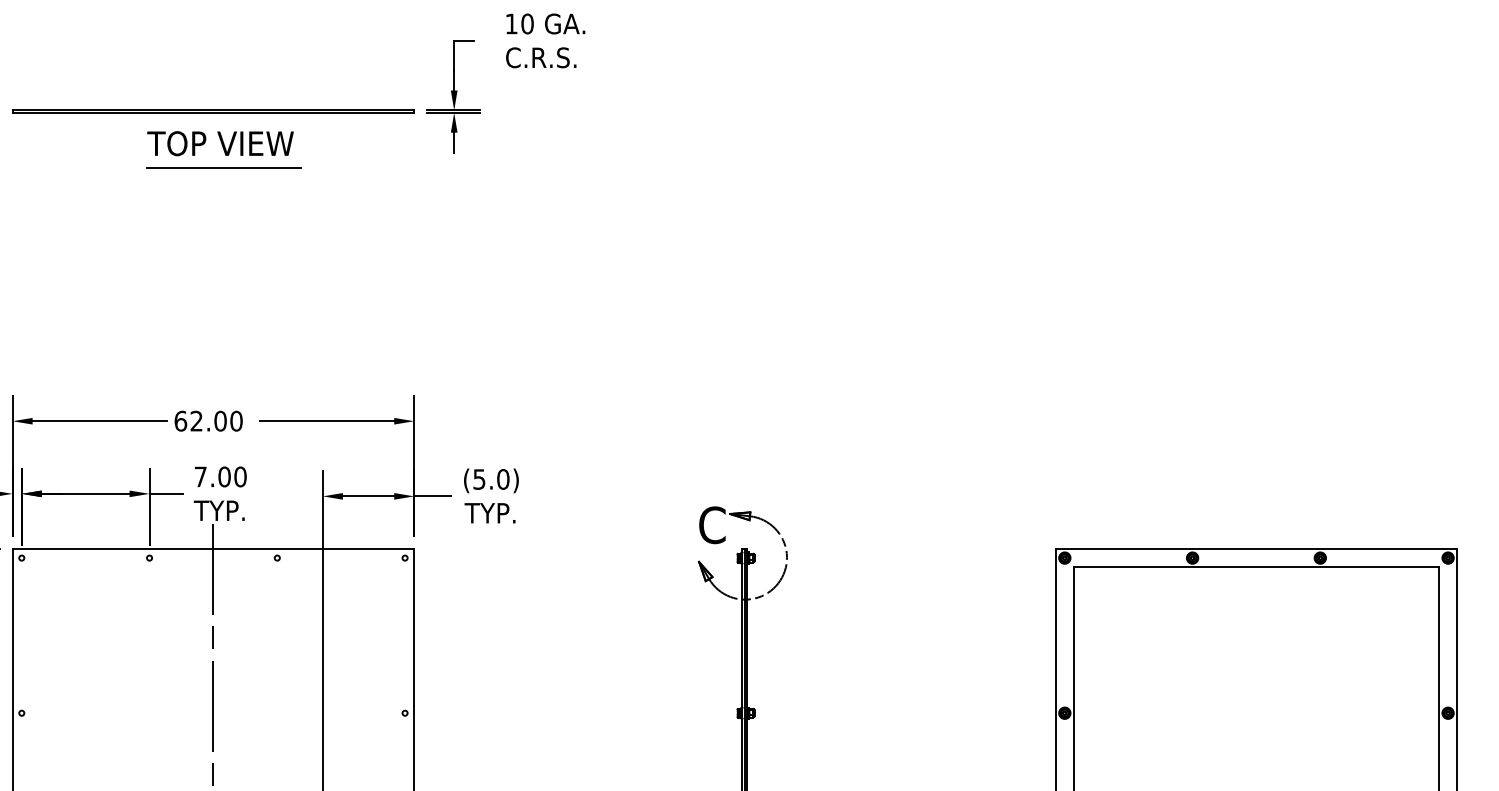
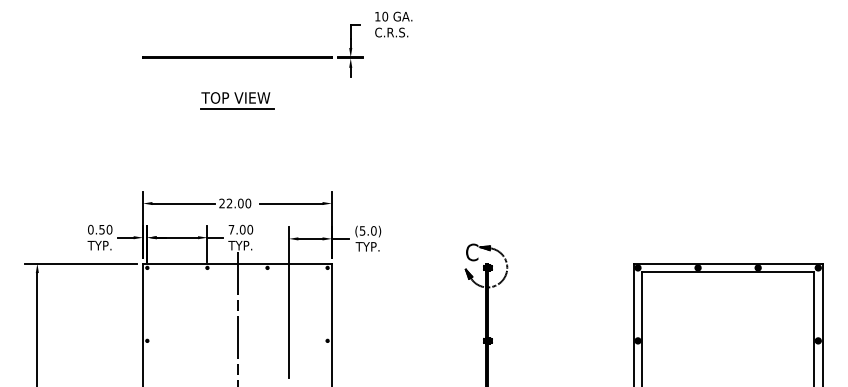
part: (224, 149) -> (237, 100), moved
text: (181, 421) -> (222, 203), 62.00 -> 22.00

